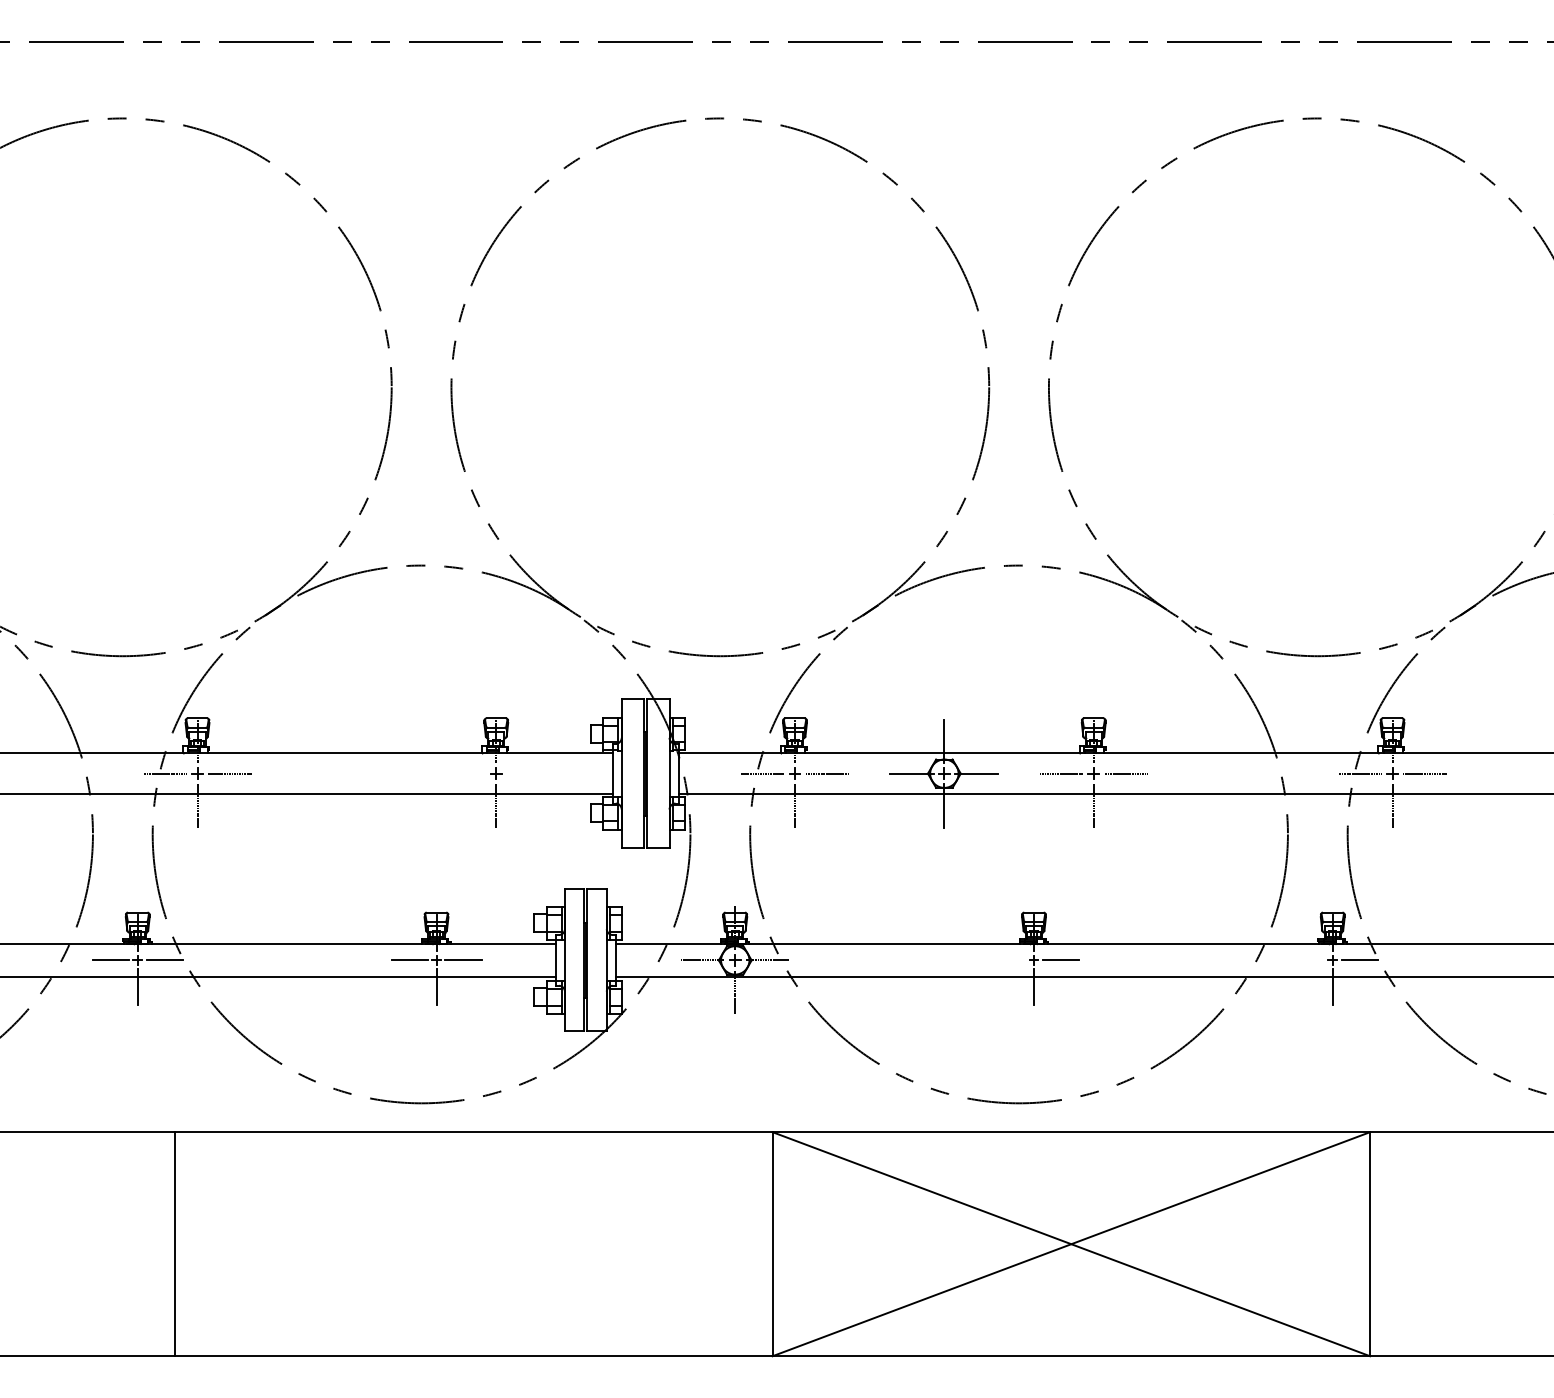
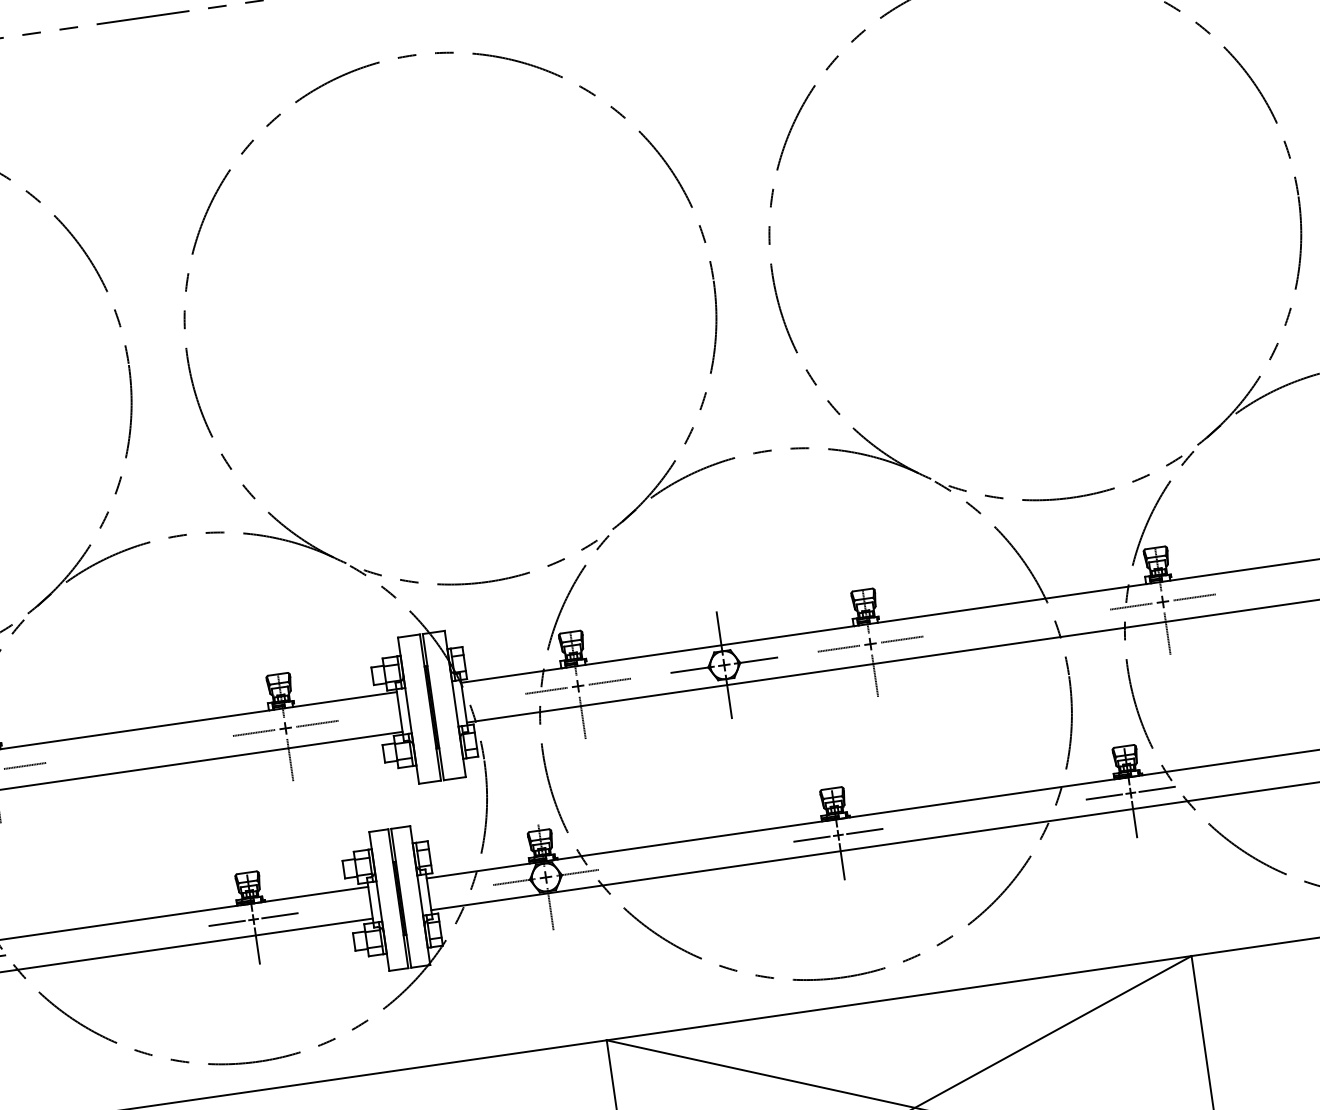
line: (463, 773) -> (253, 732), added
line: (528, 773) -> (317, 723), added
line: (1007, 960) -> (812, 839), added
line: (1305, 960) -> (1104, 797), added

